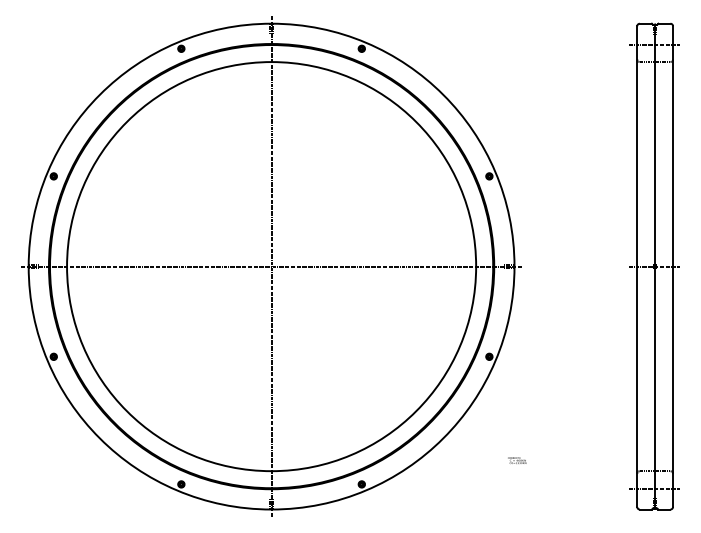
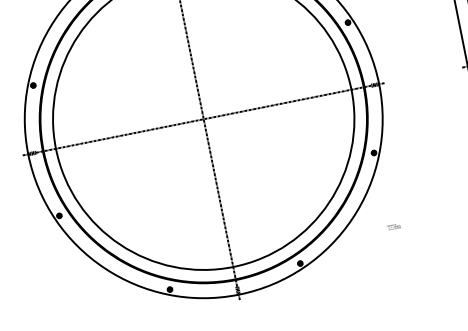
text: (517, 460) -> (394, 226), moved

